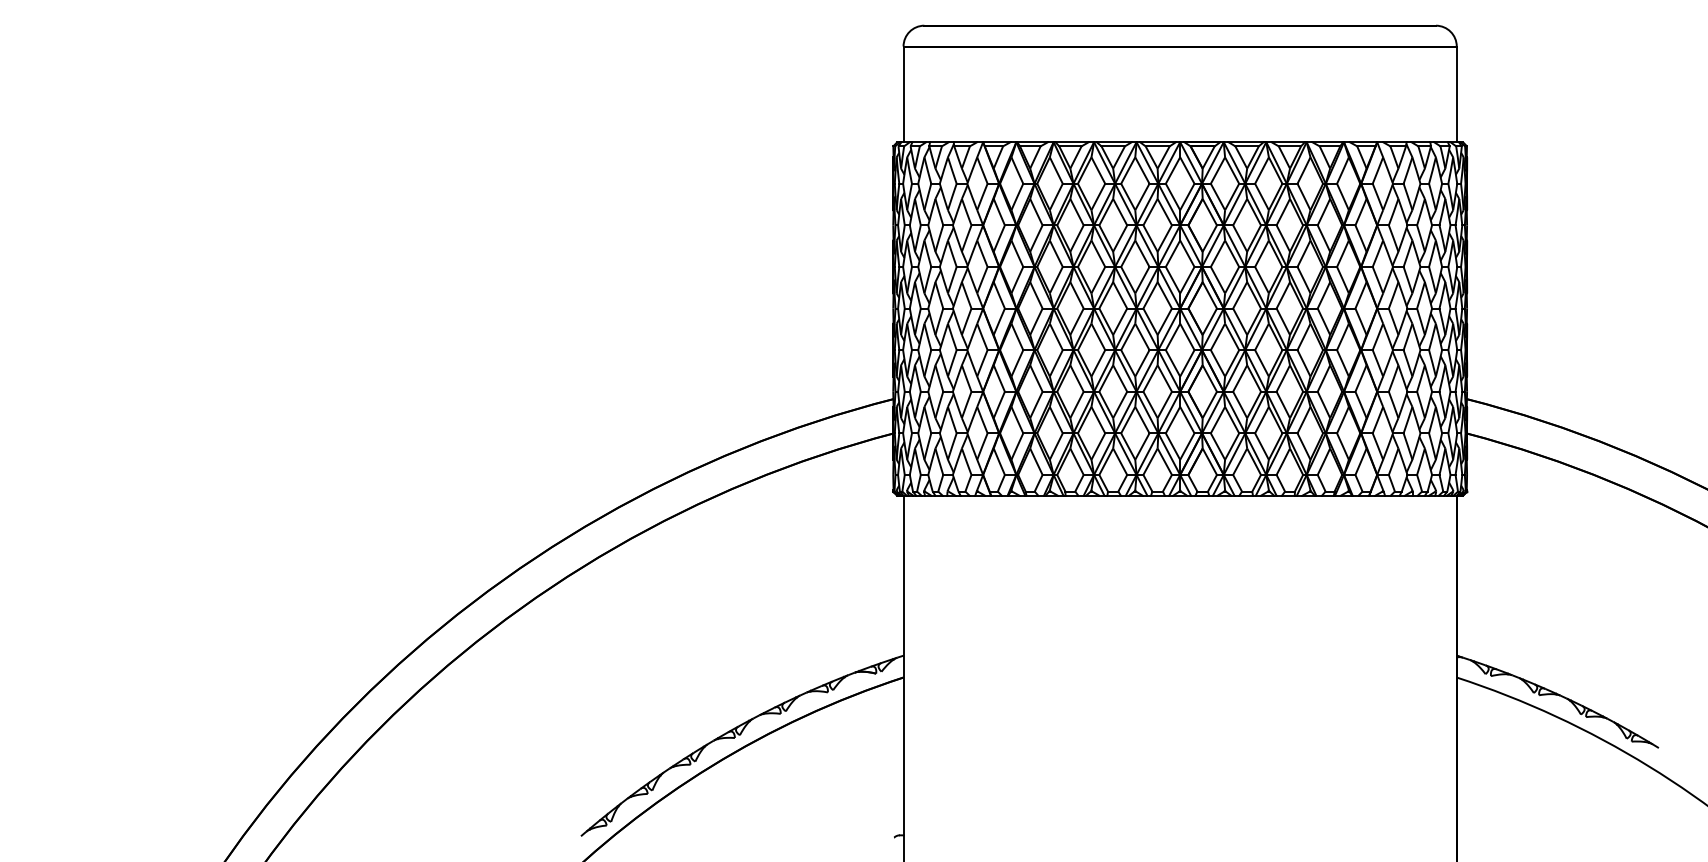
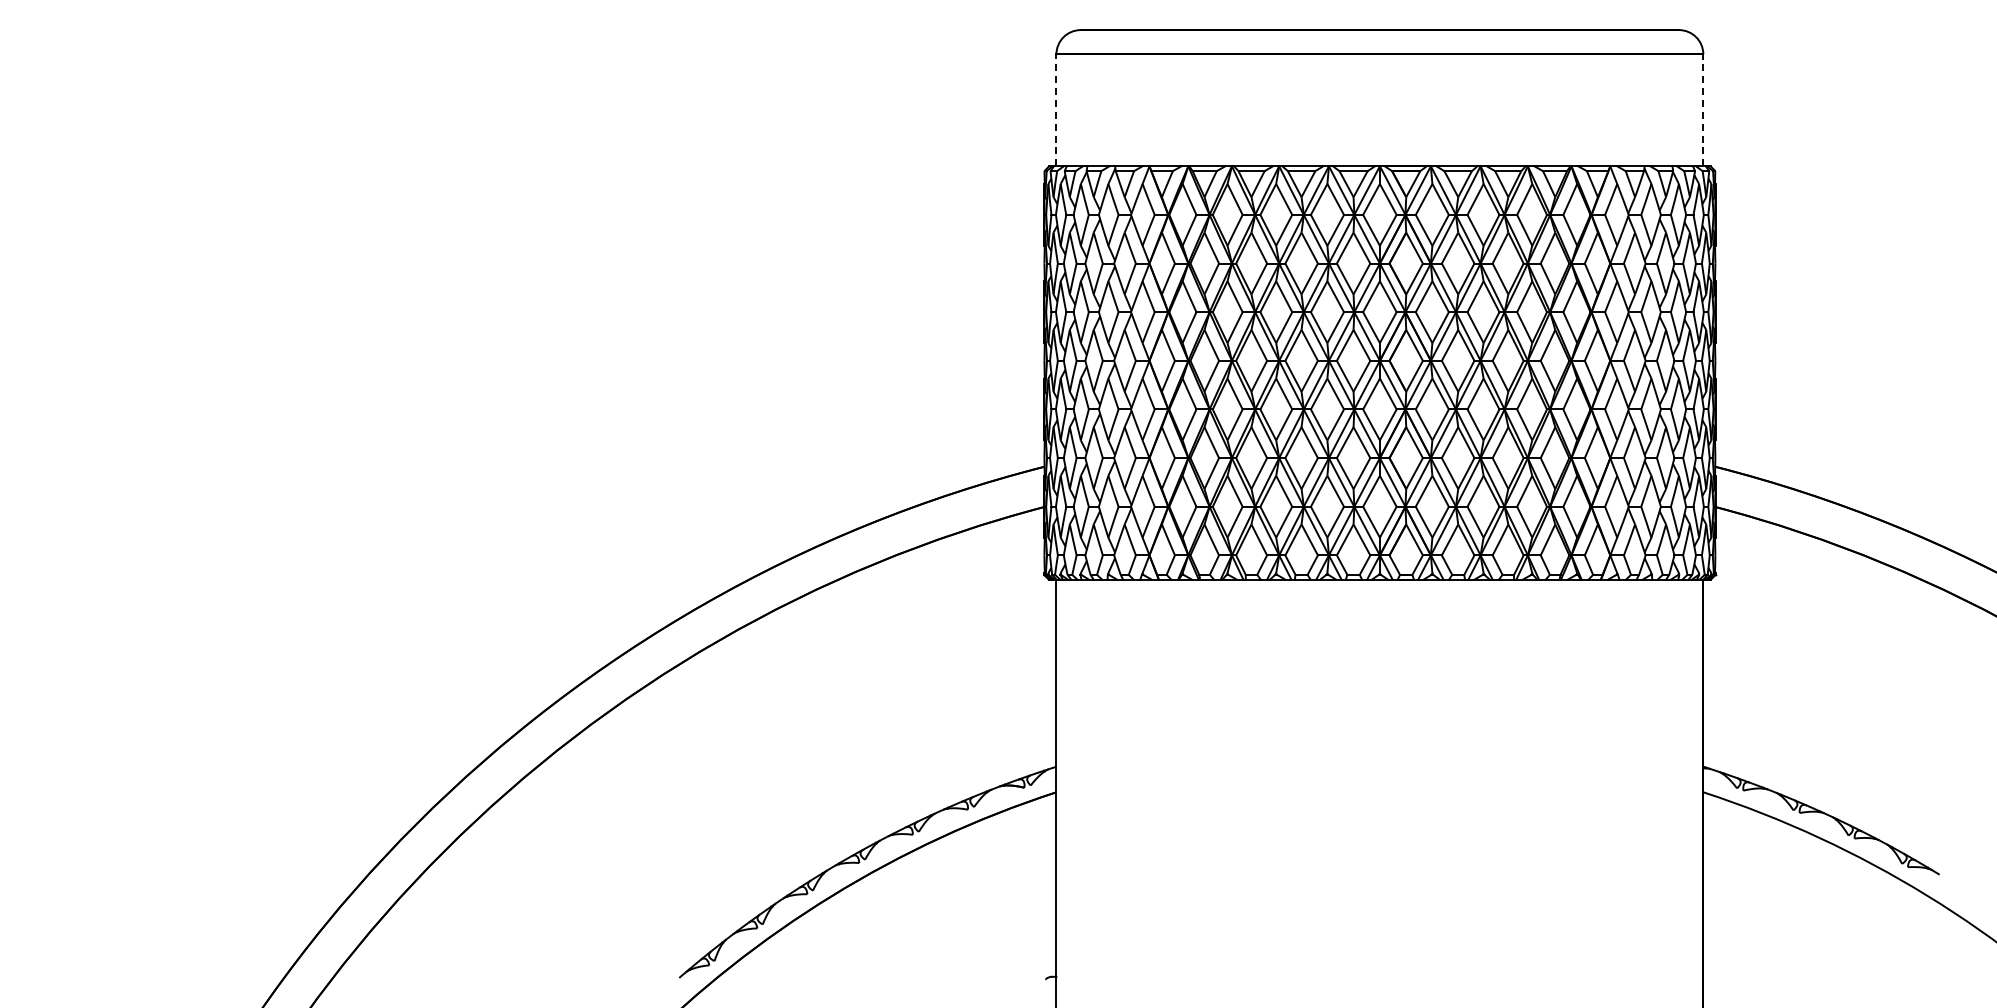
line: (903, 94) -> (1056, 110), solid -> dashed
line: (1456, 94) -> (1703, 110), solid -> dashed

